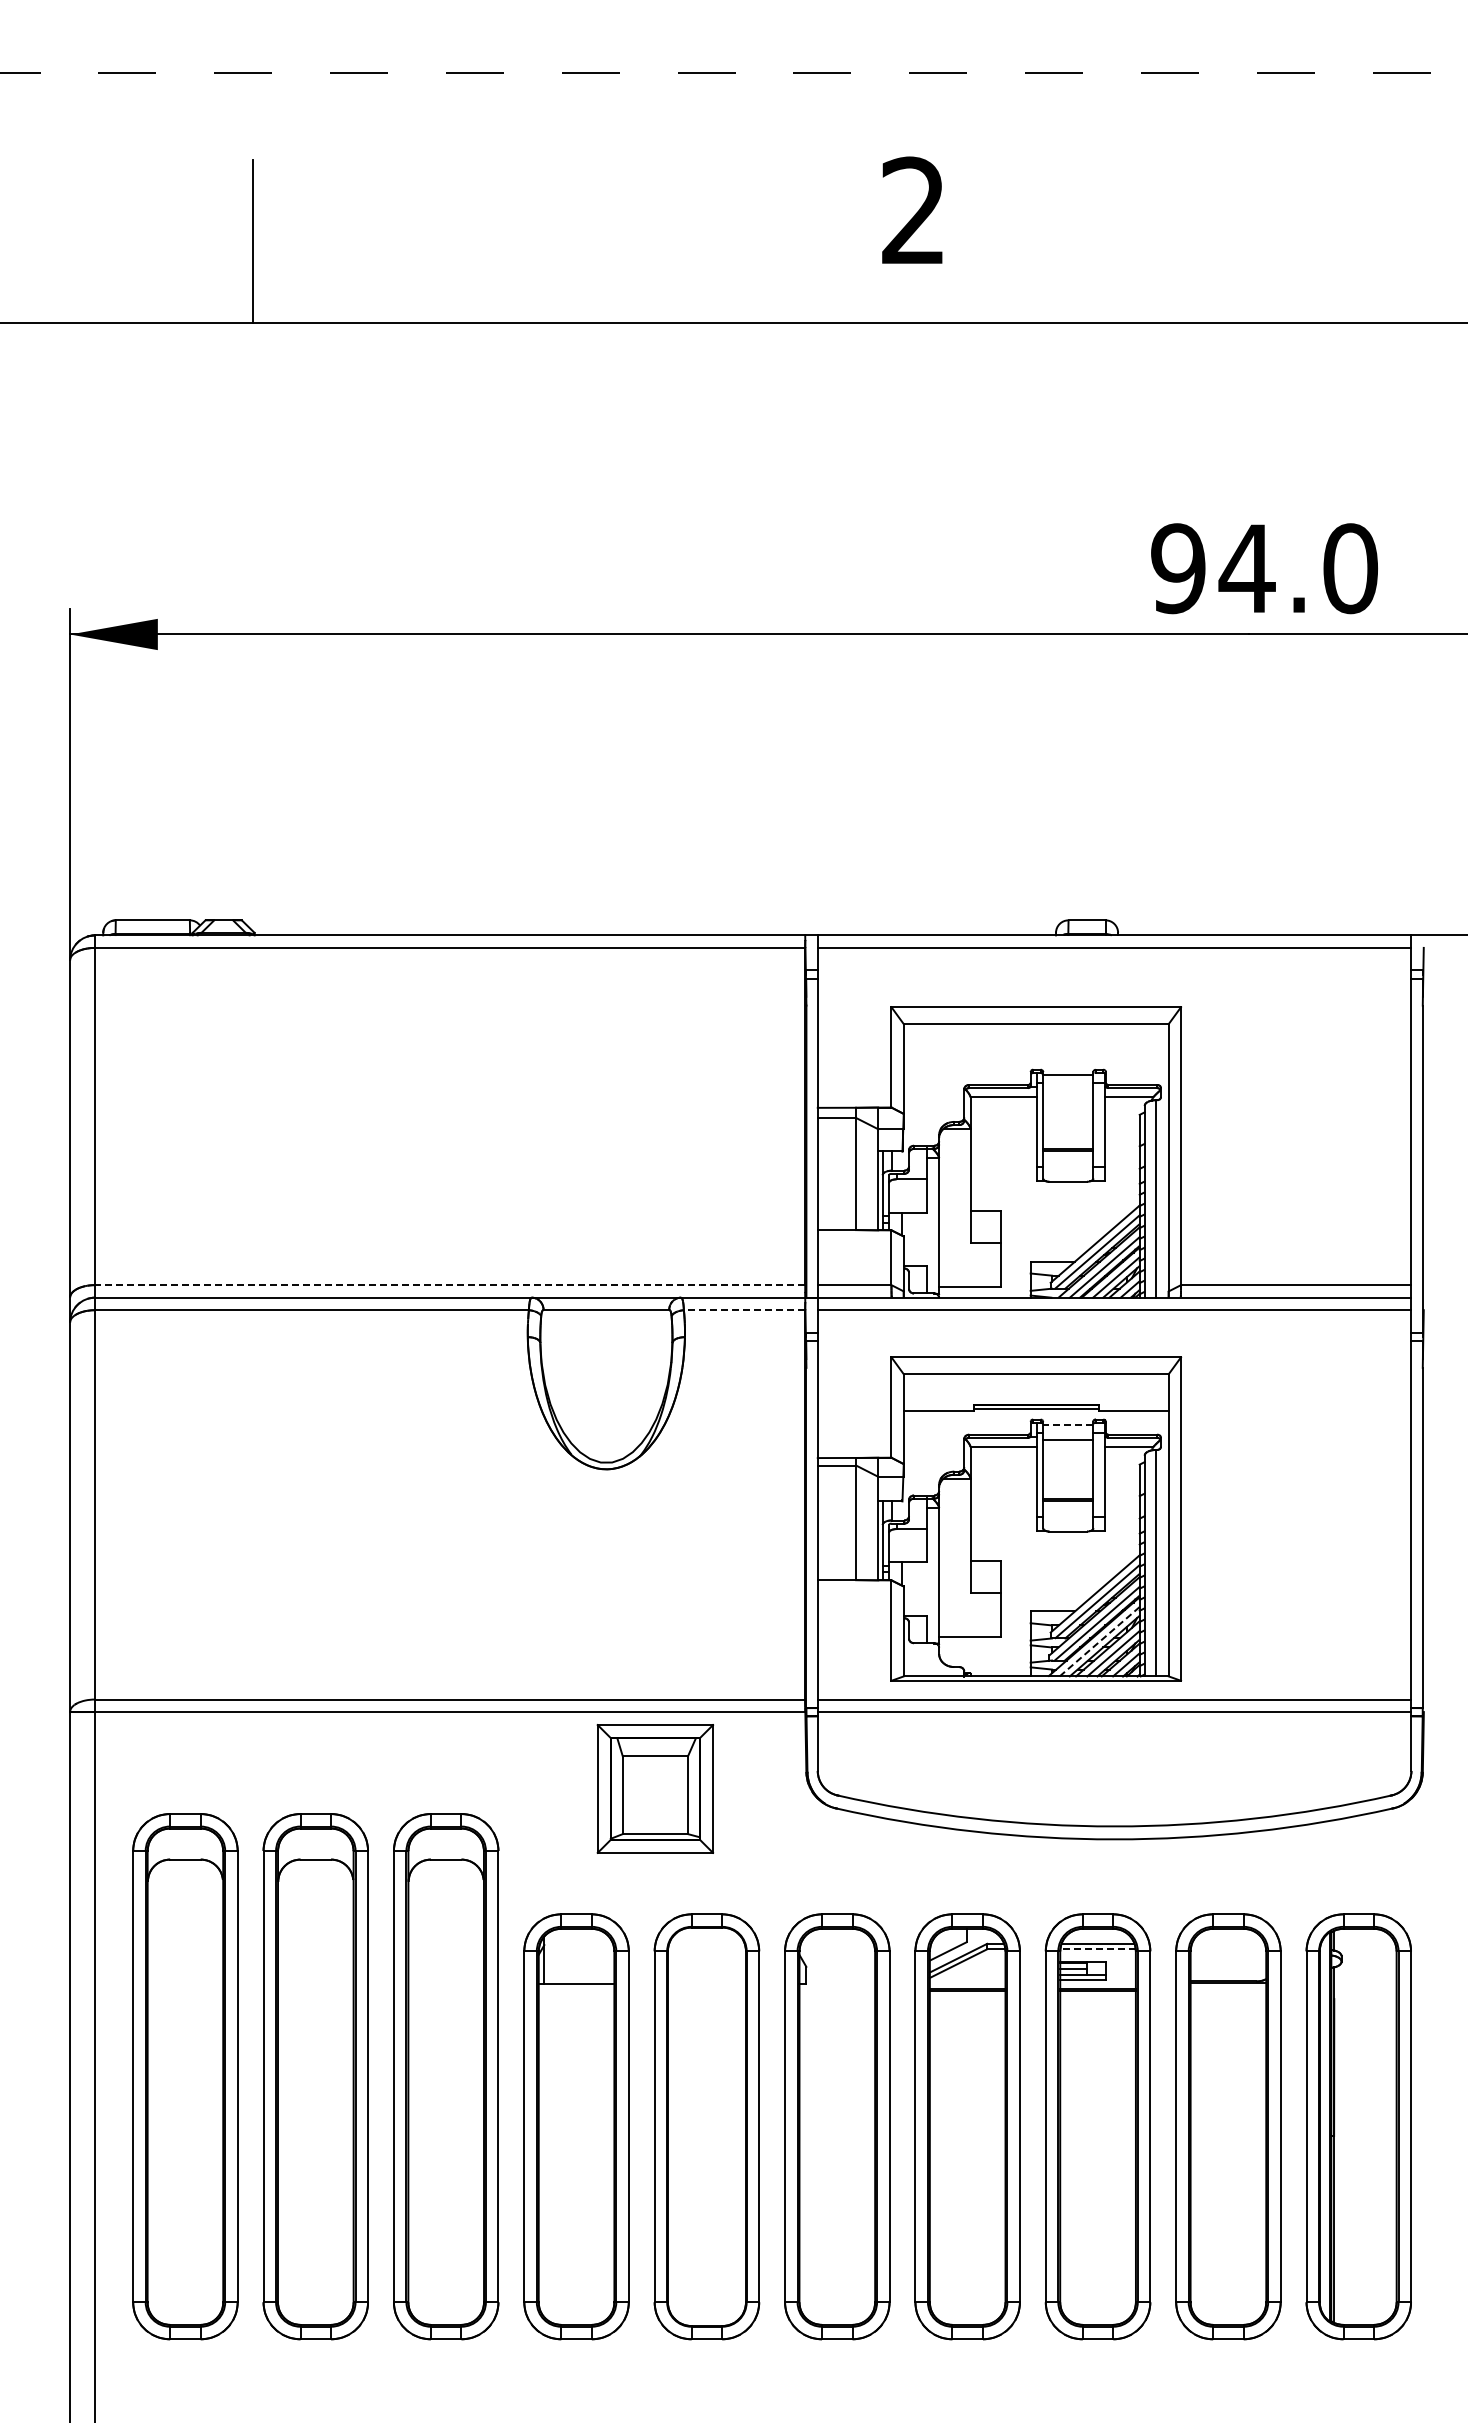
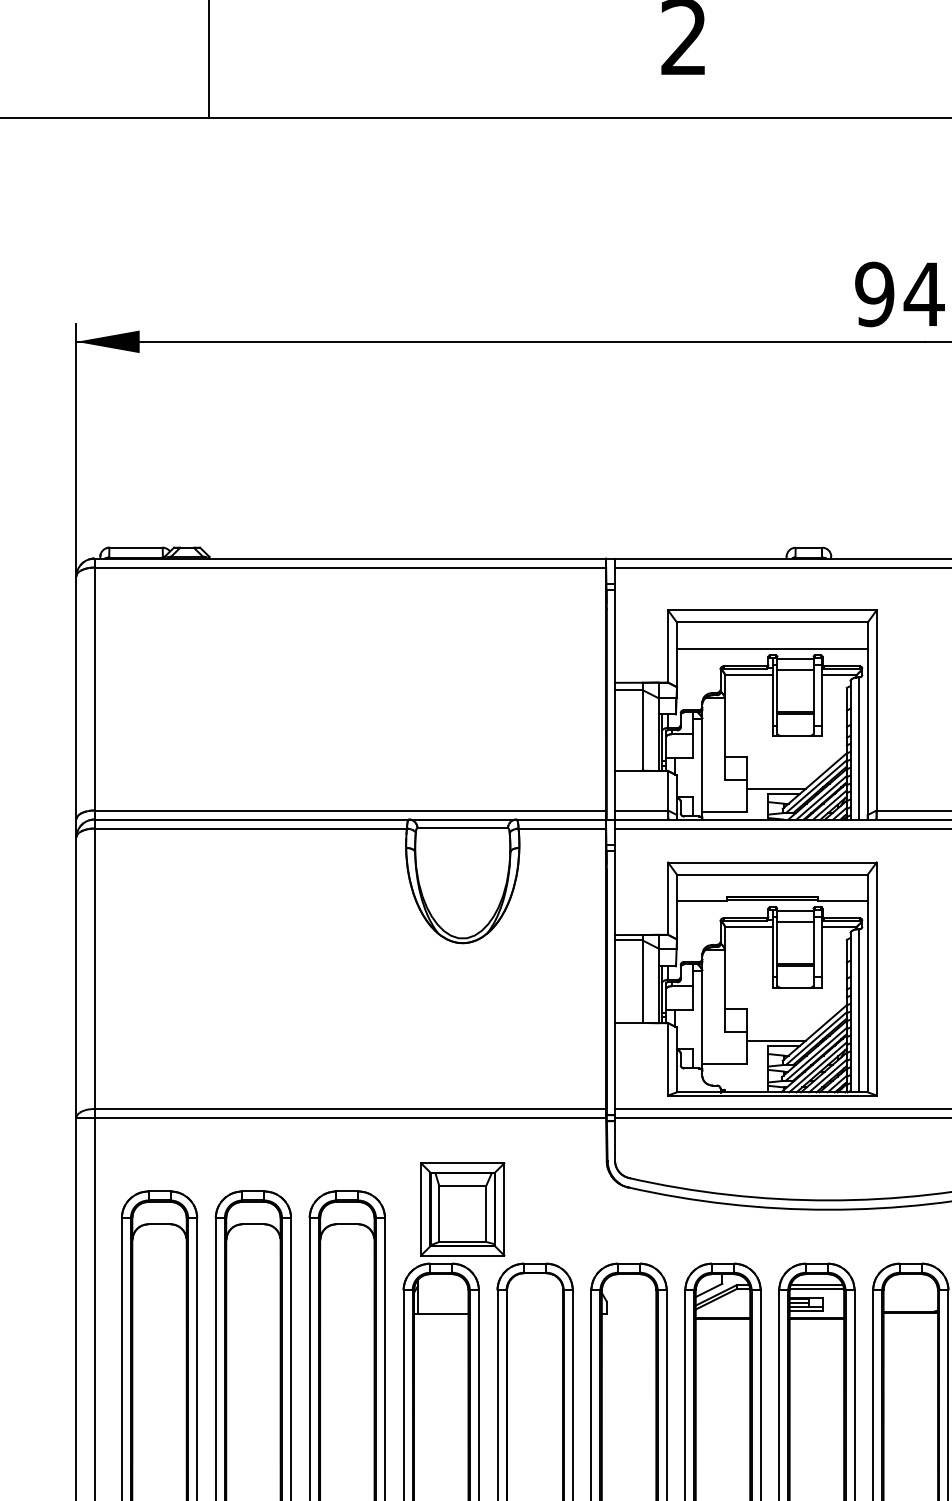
line: (1035, 1060) -> (771, 648), added
line: (1068, 1090) -> (795, 670), added
line: (1041, 1255) -> (776, 789), added
line: (449, 1285) -> (349, 810), dashed -> solid
line: (744, 1310) -> (562, 828), dashed -> solid
line: (1067, 1425) -> (794, 911), dashed -> solid
line: (1041, 1605) -> (776, 1041), added
line: (1099, 1641) -> (817, 1067), dashed -> solid
part: (655, 1788) -> (462, 1209), moved
line: (1098, 1949) -> (817, 1289), dashed -> solid

